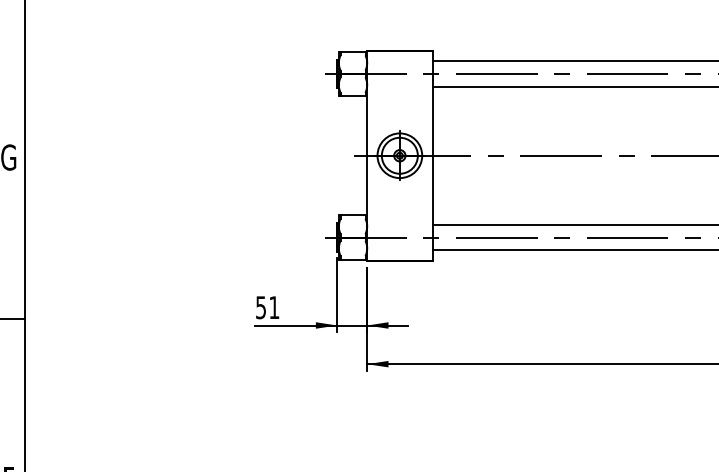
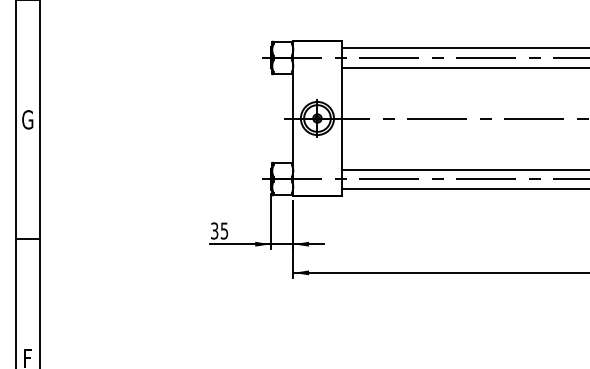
text: (267, 306) -> (219, 230), 51 -> 35

